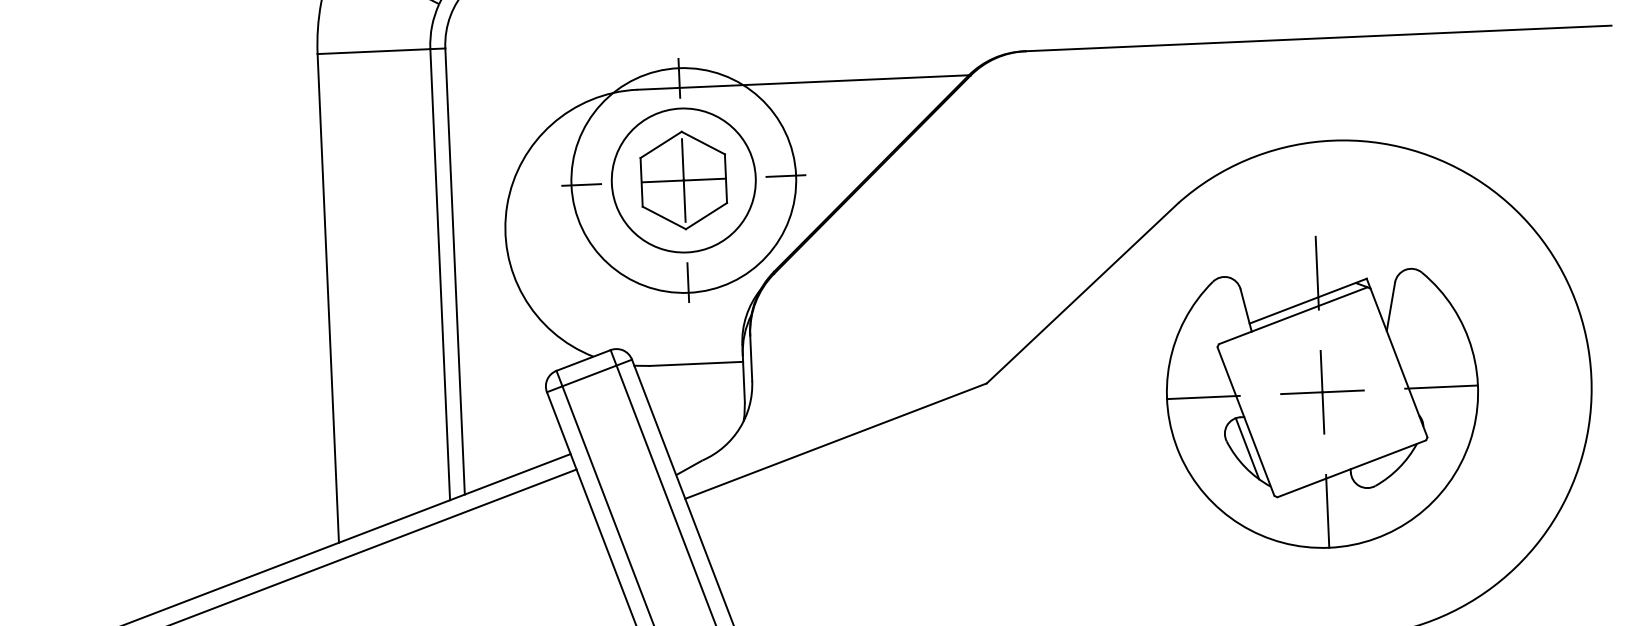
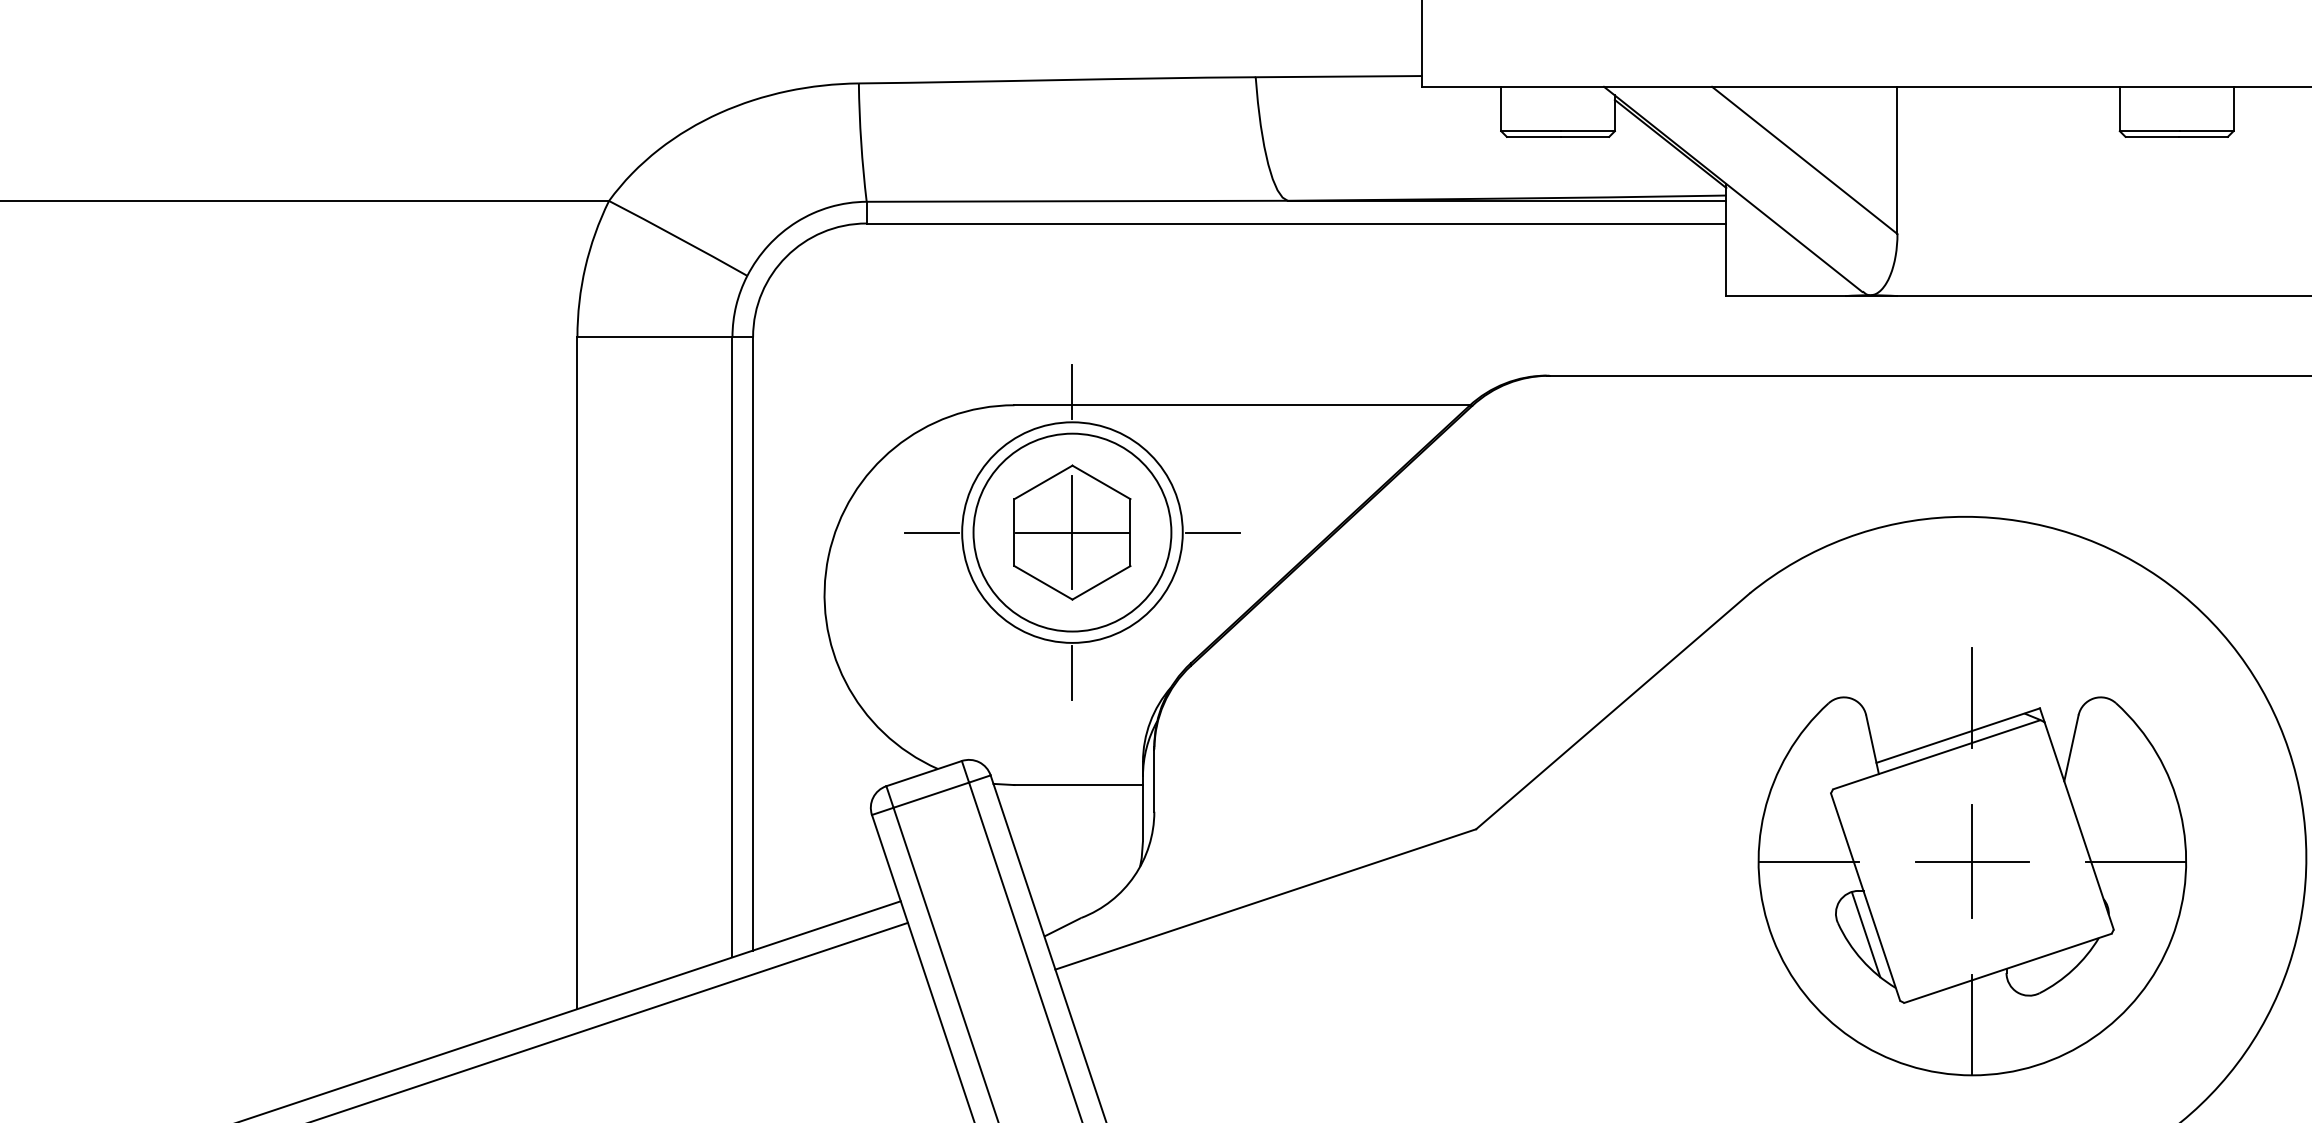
circle: (683, 180) -> (1072, 532), size x0.71
part: (1321, 392) -> (1971, 861), moved

